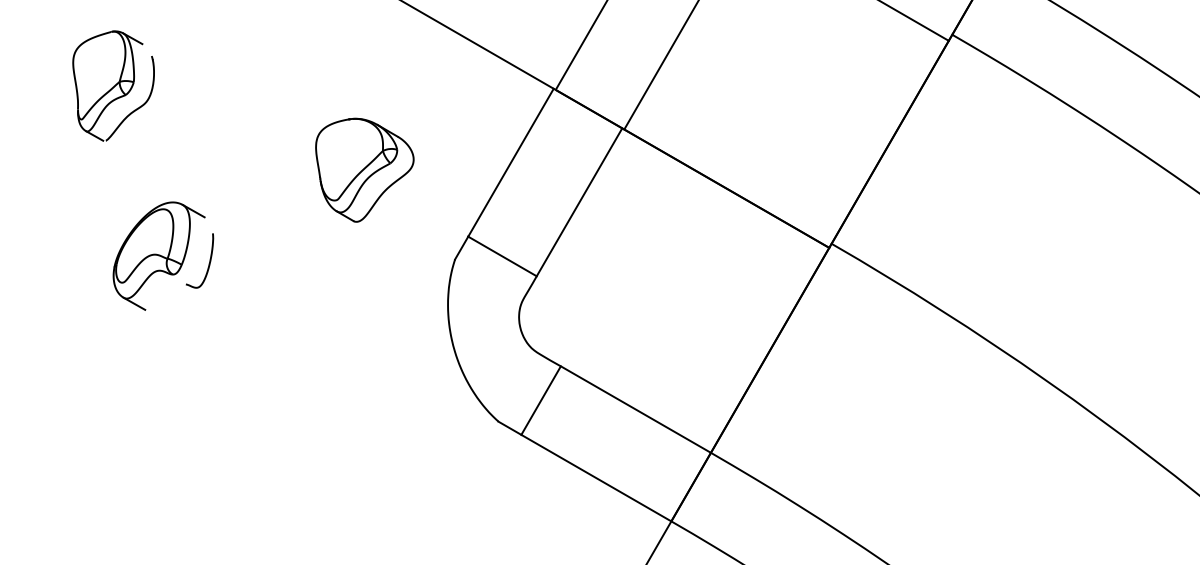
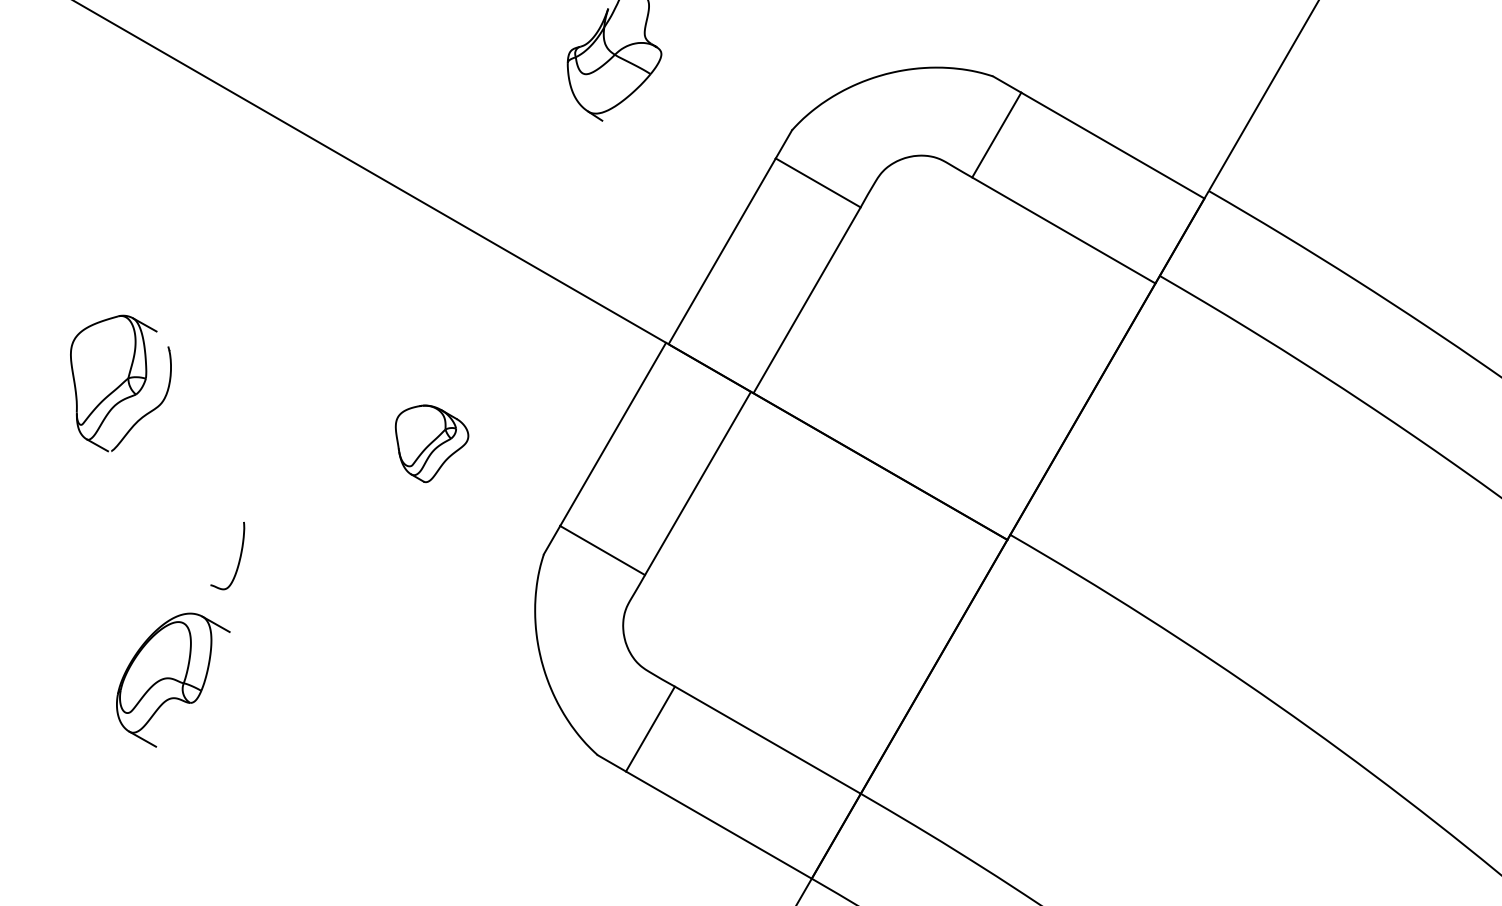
part: (113, 86) -> (120, 383), moved
part: (364, 170) -> (431, 443), size x0.6
part: (159, 255) -> (173, 679), moved

